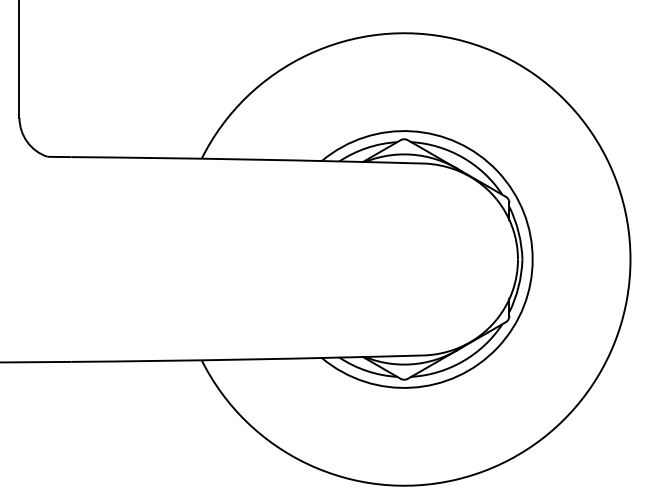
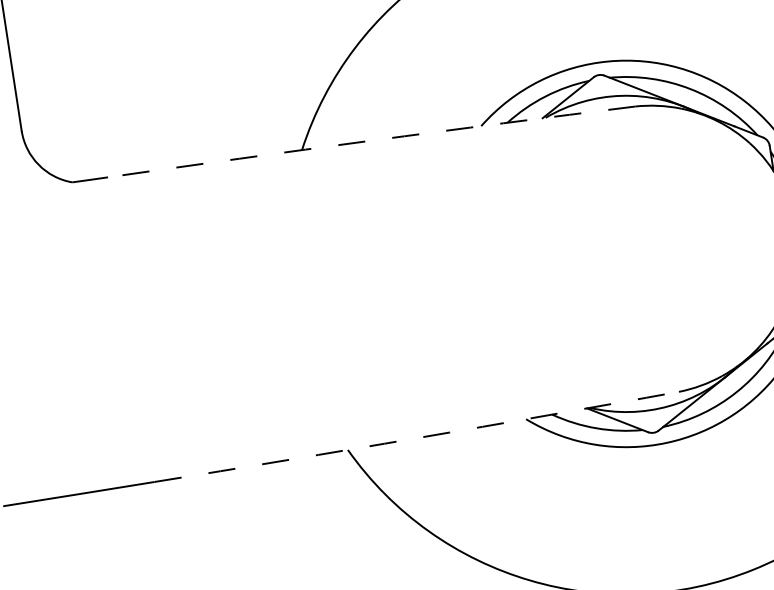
arc: (248, 159) -> (371, 140), solid -> dashed
arc: (248, 359) -> (417, 438), solid -> dashed

